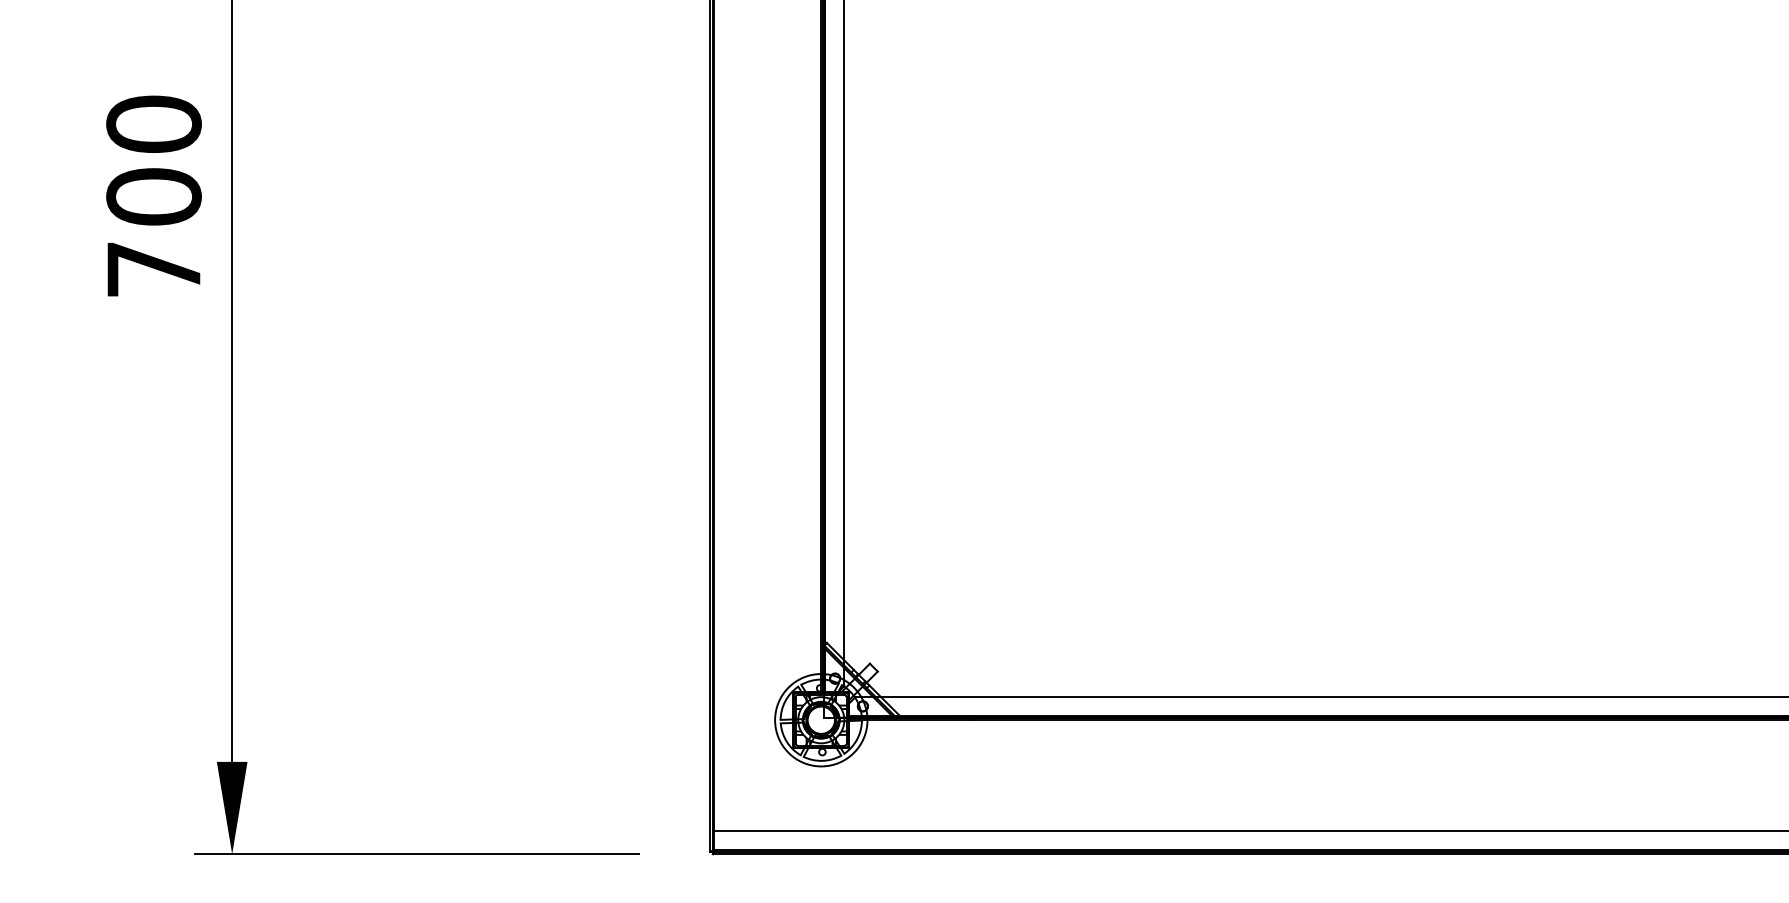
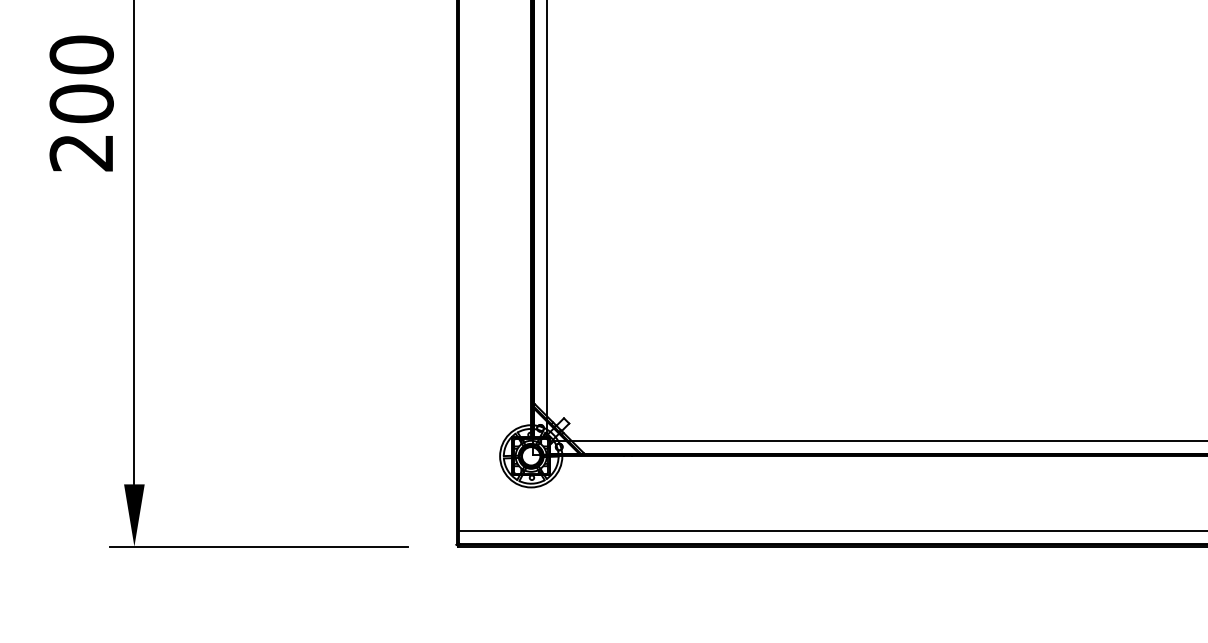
text: (152, 269) -> (80, 152), 700 -> 200

